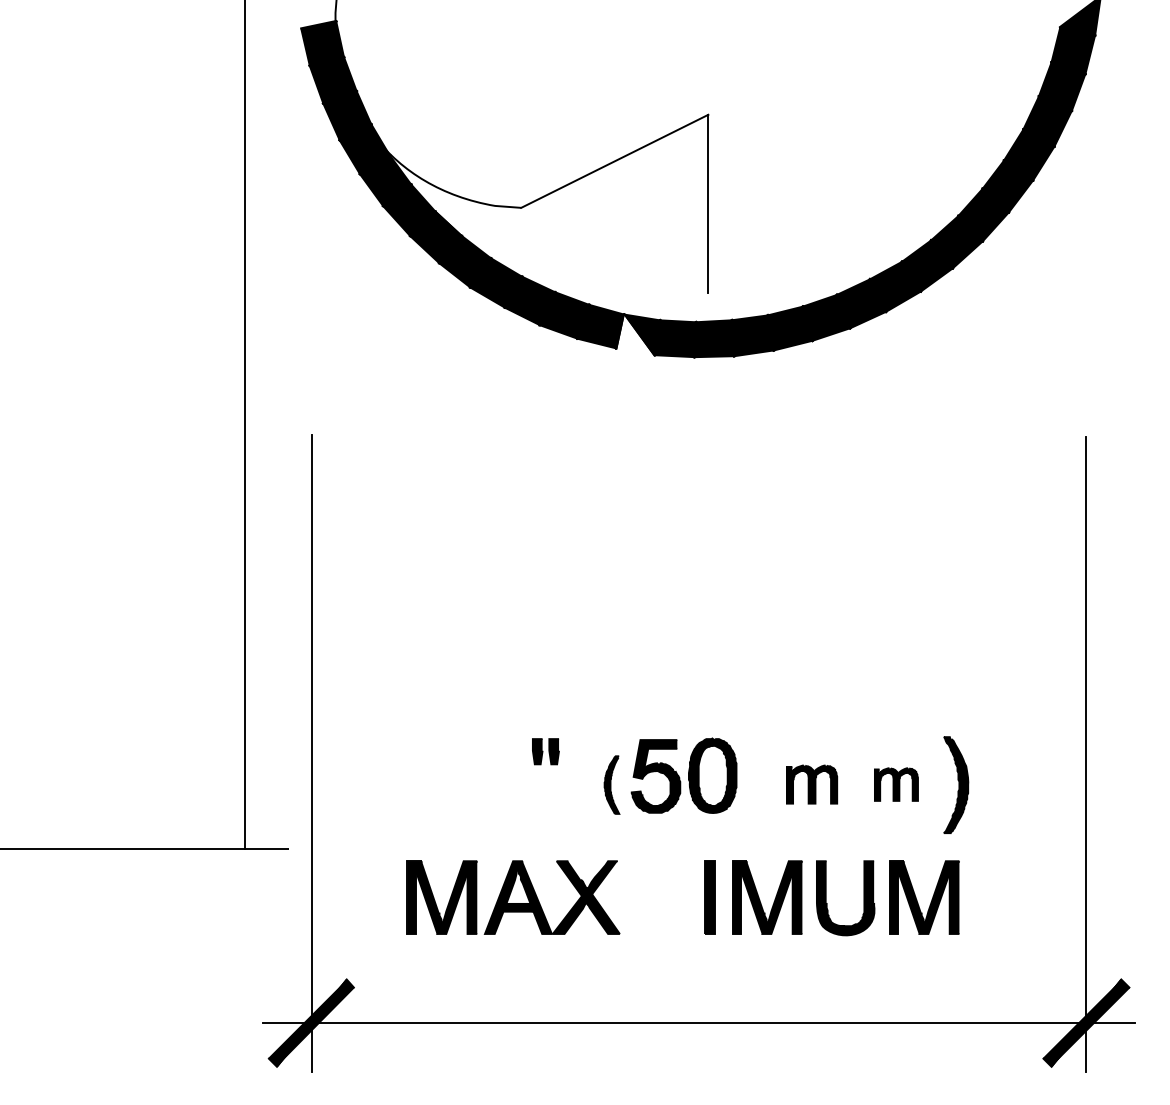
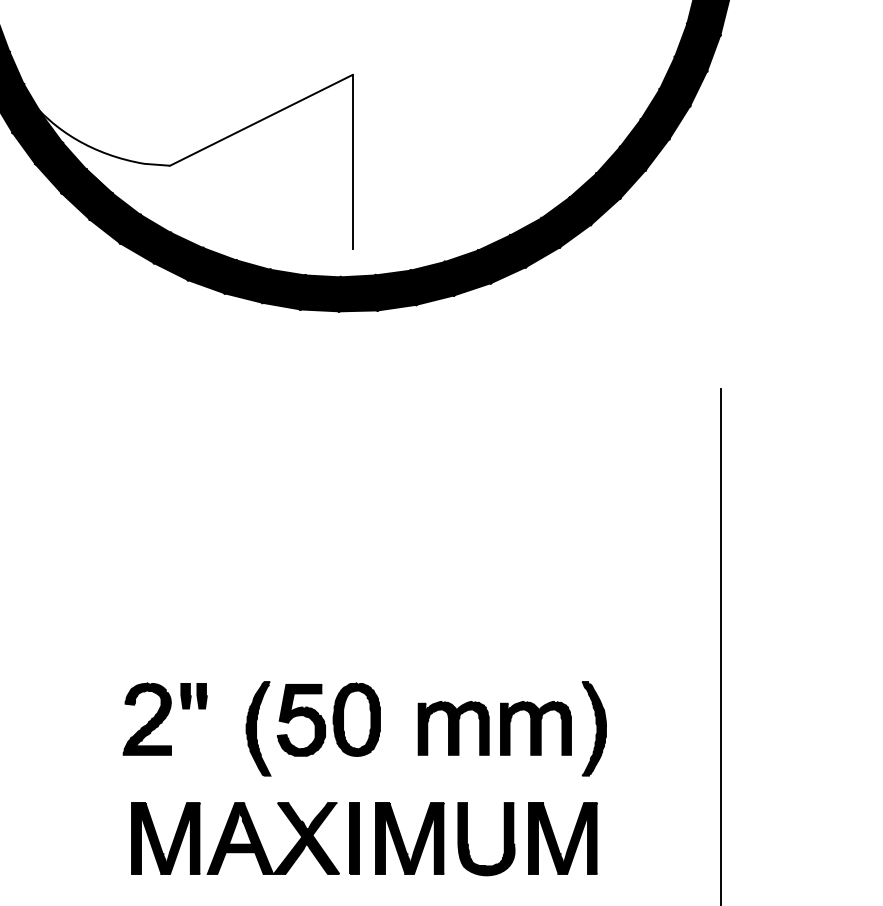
fill: (635, 334) -> (281, 289), added
part: (497, 774) -> (146, 718), added
part: (611, 784) -> (258, 728), size x1.67
part: (811, 784) -> (453, 728), size x1.43
part: (896, 784) -> (536, 728), size x1.67
part: (513, 897) -> (235, 838), moved

